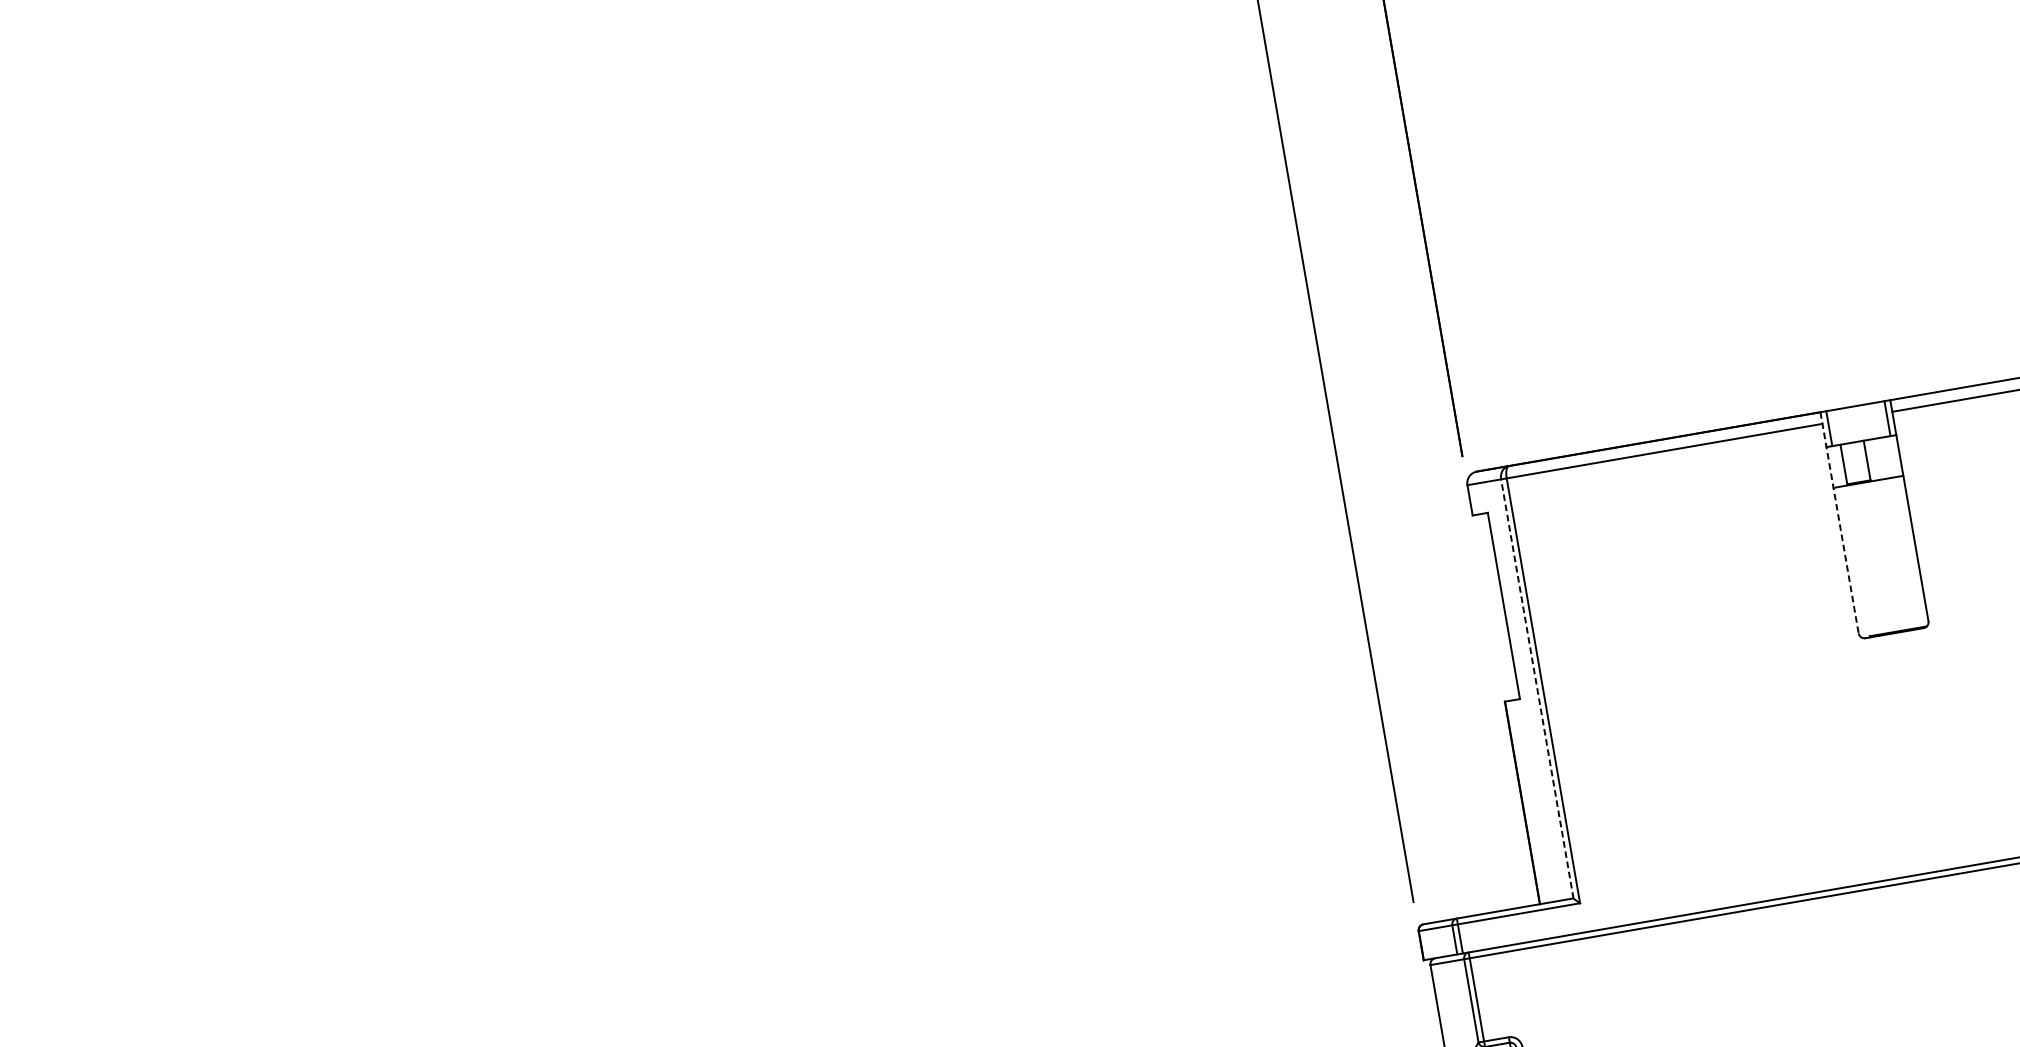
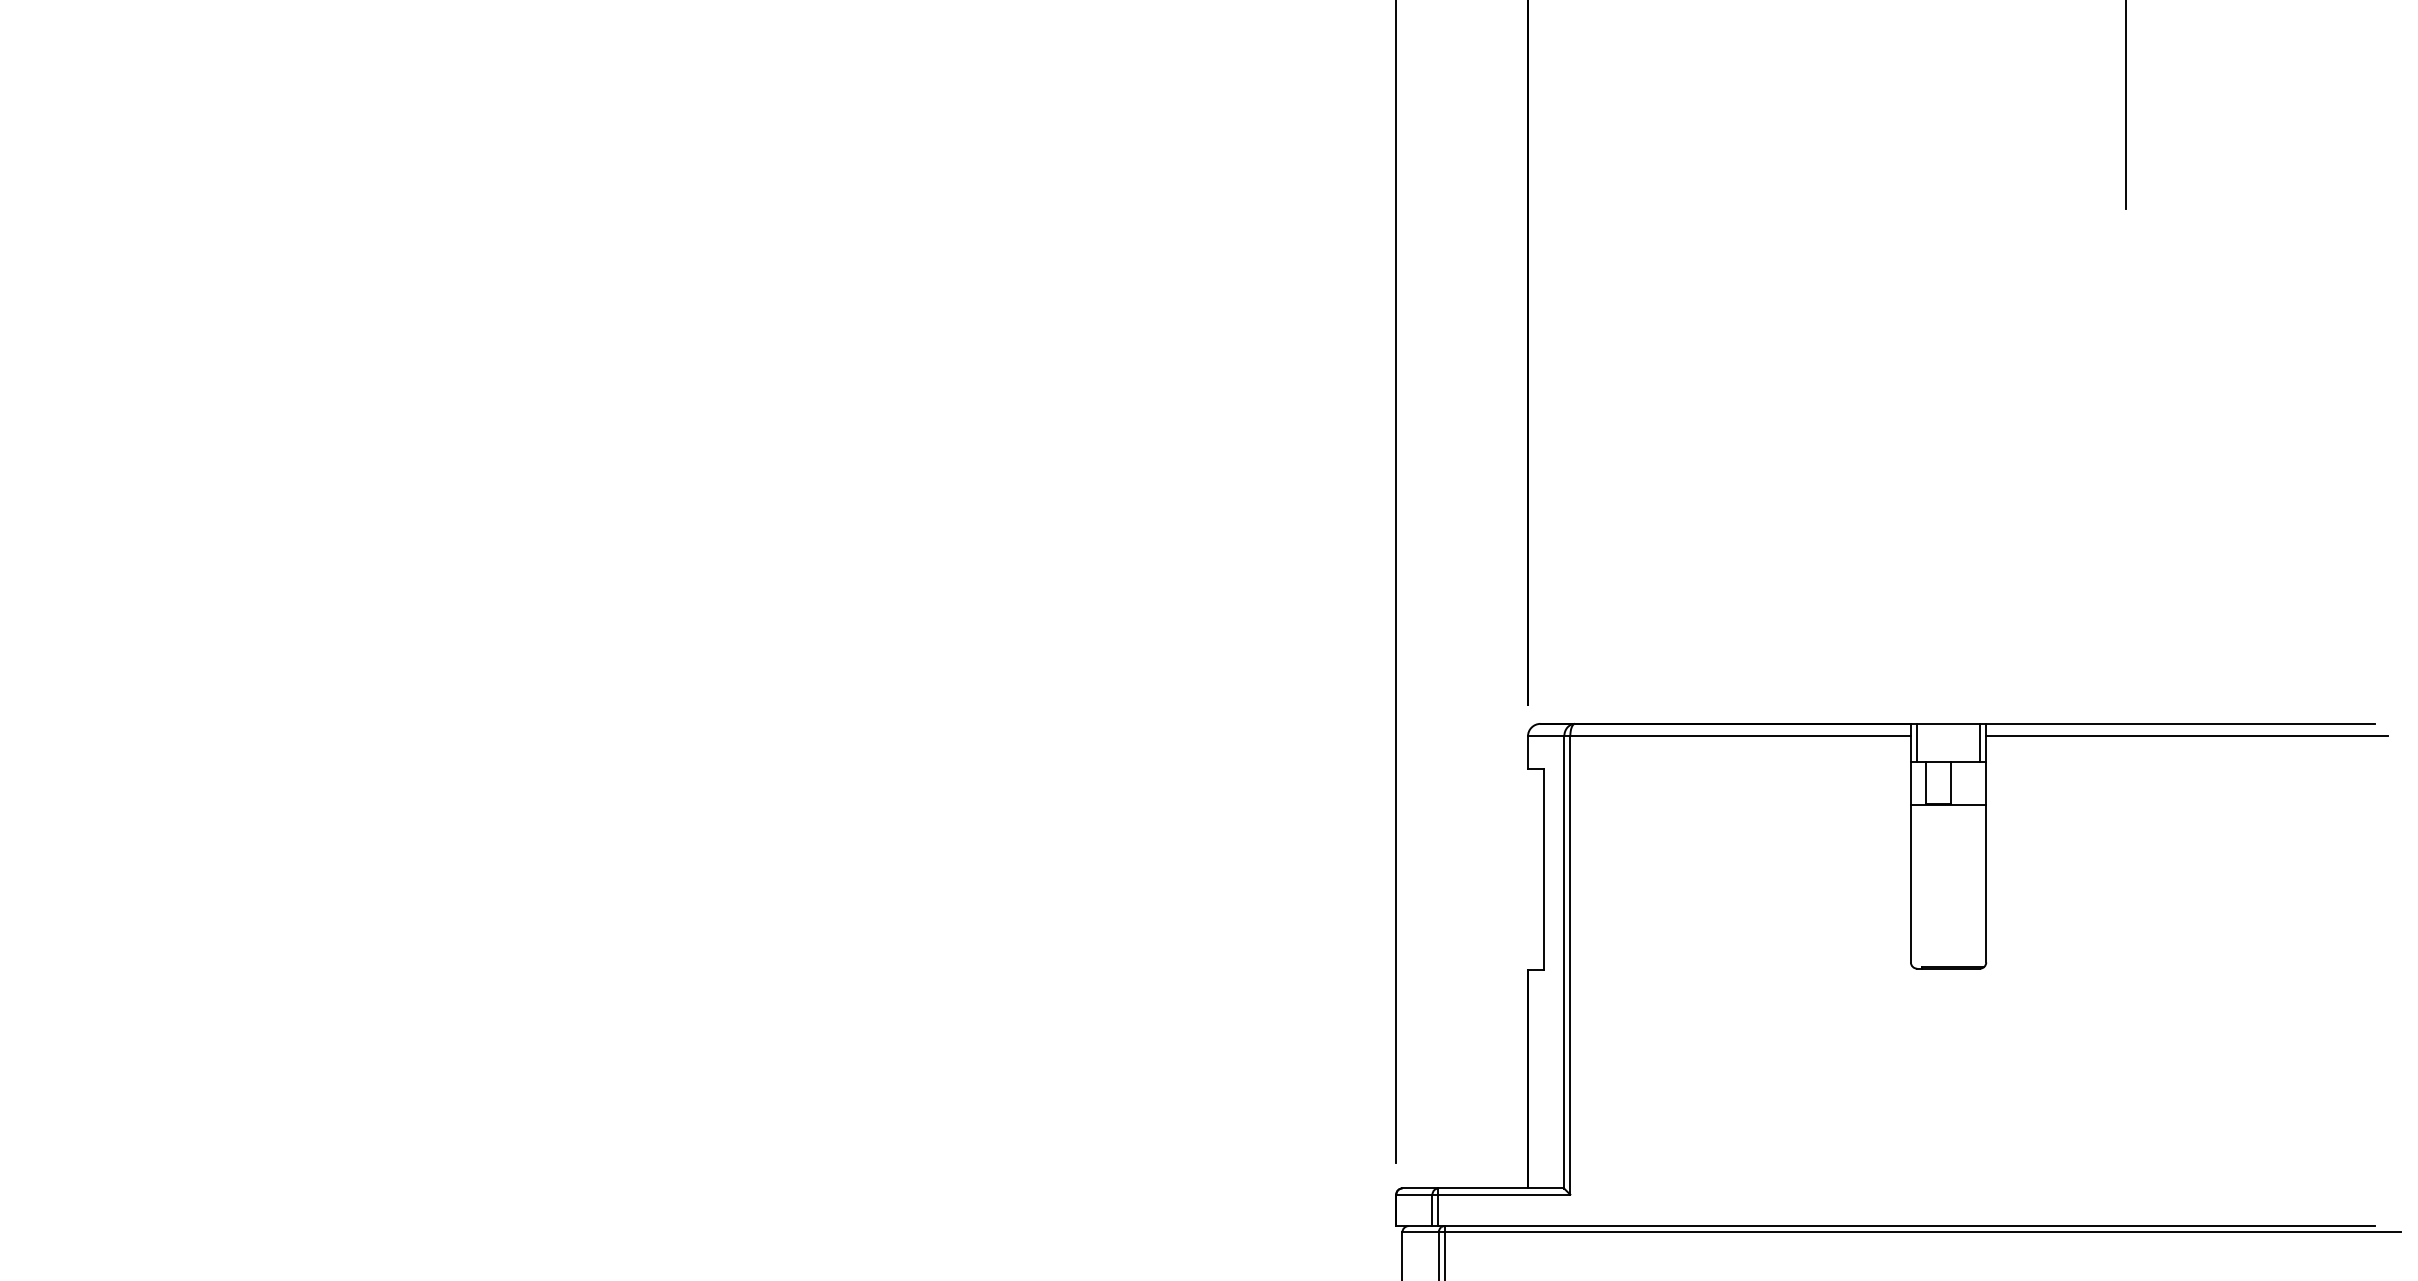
line: (1839, 523) -> (1910, 843), dashed -> solid
line: (1537, 688) -> (1564, 962), dashed -> solid

